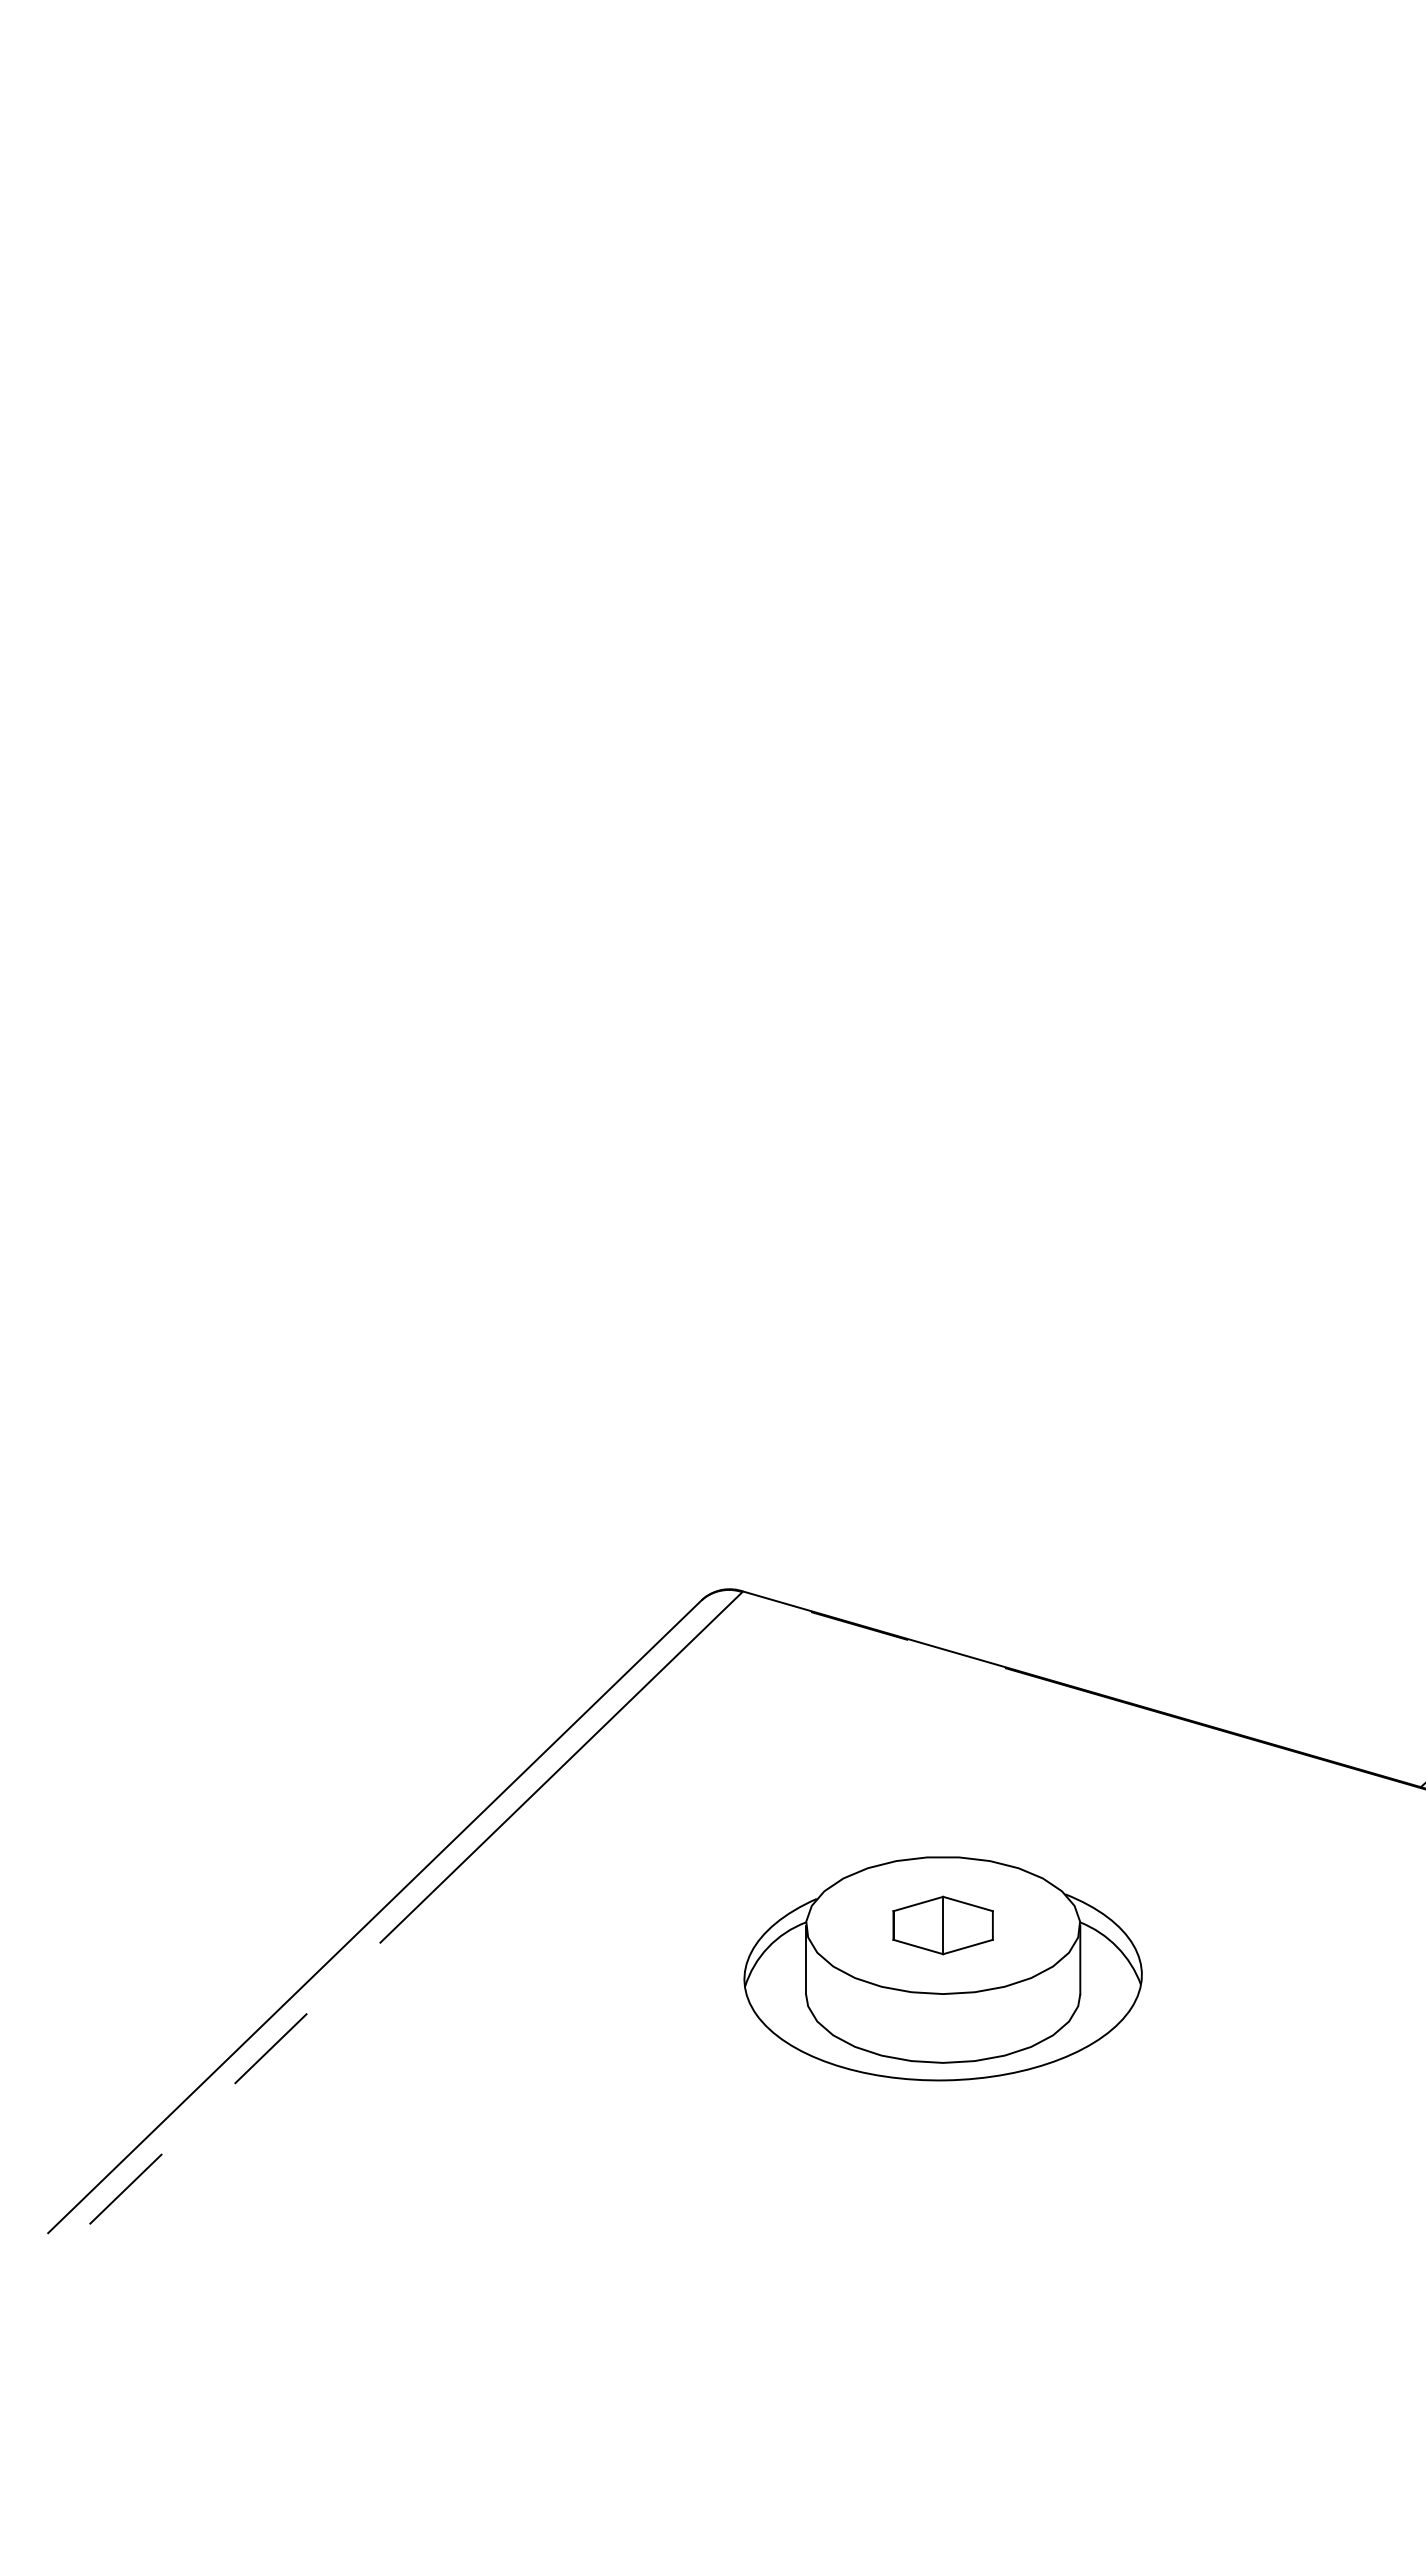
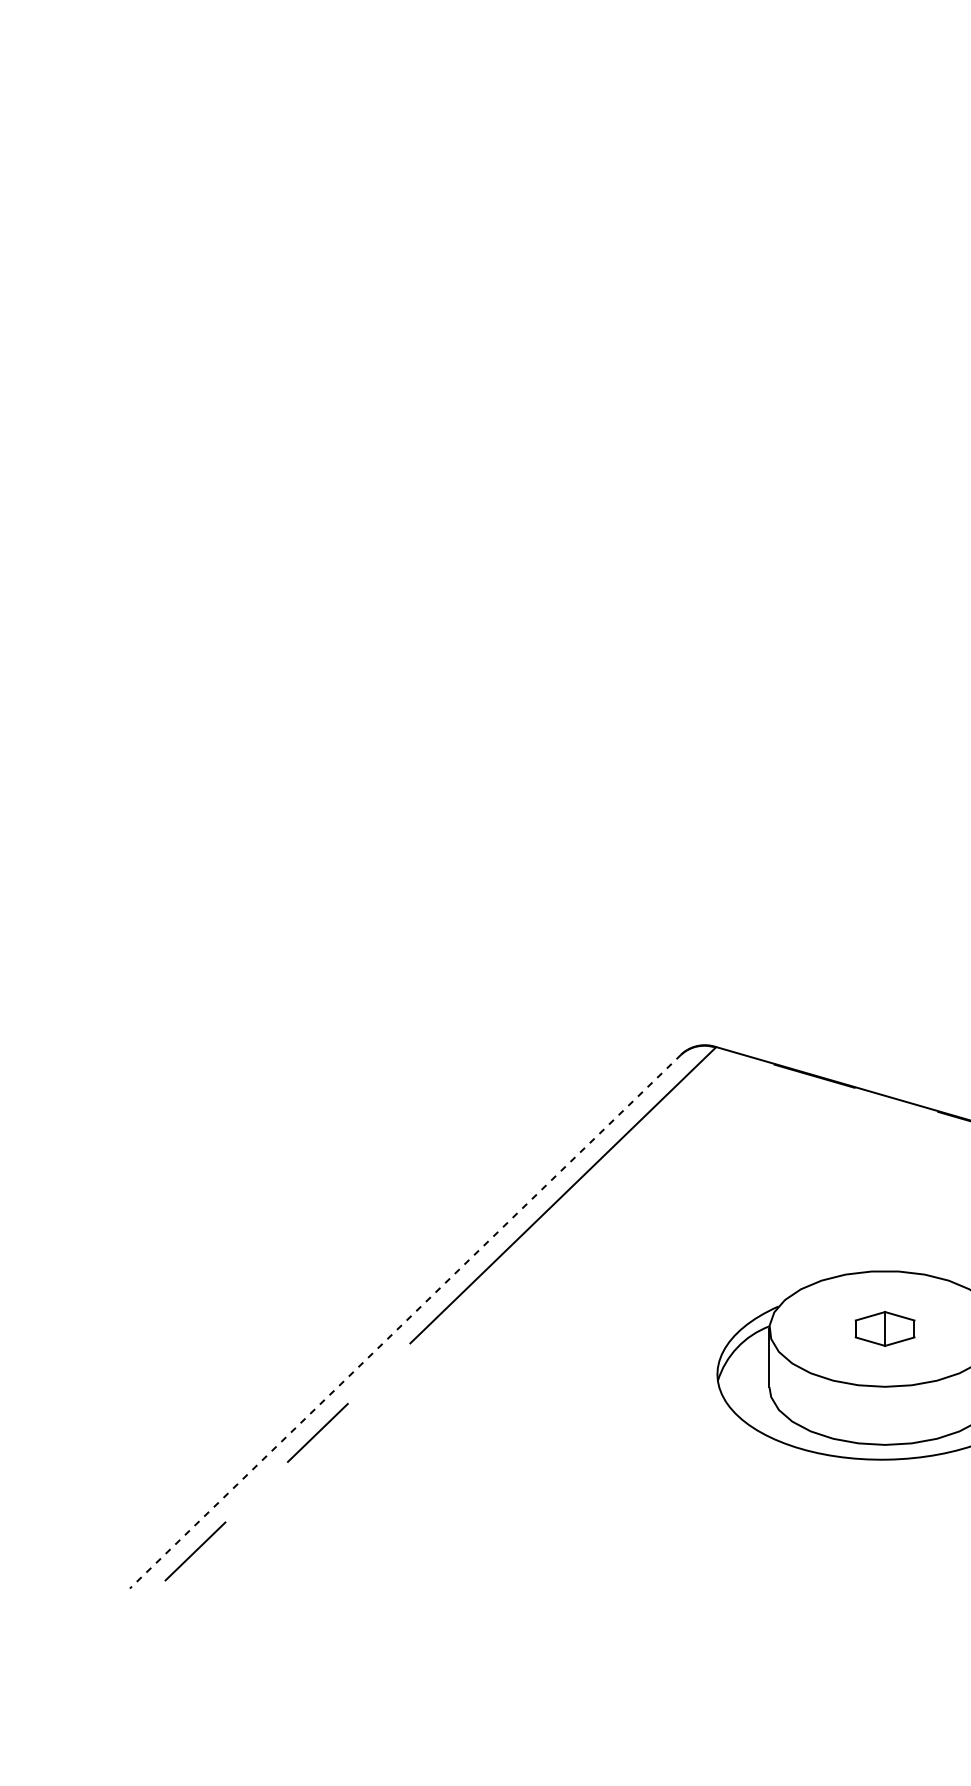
line: (374, 1916) -> (405, 1321), solid -> dashed
part: (942, 1925) -> (884, 1328), size x0.7

